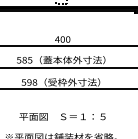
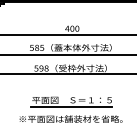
line: (61, 124) -> (71, 107), added

